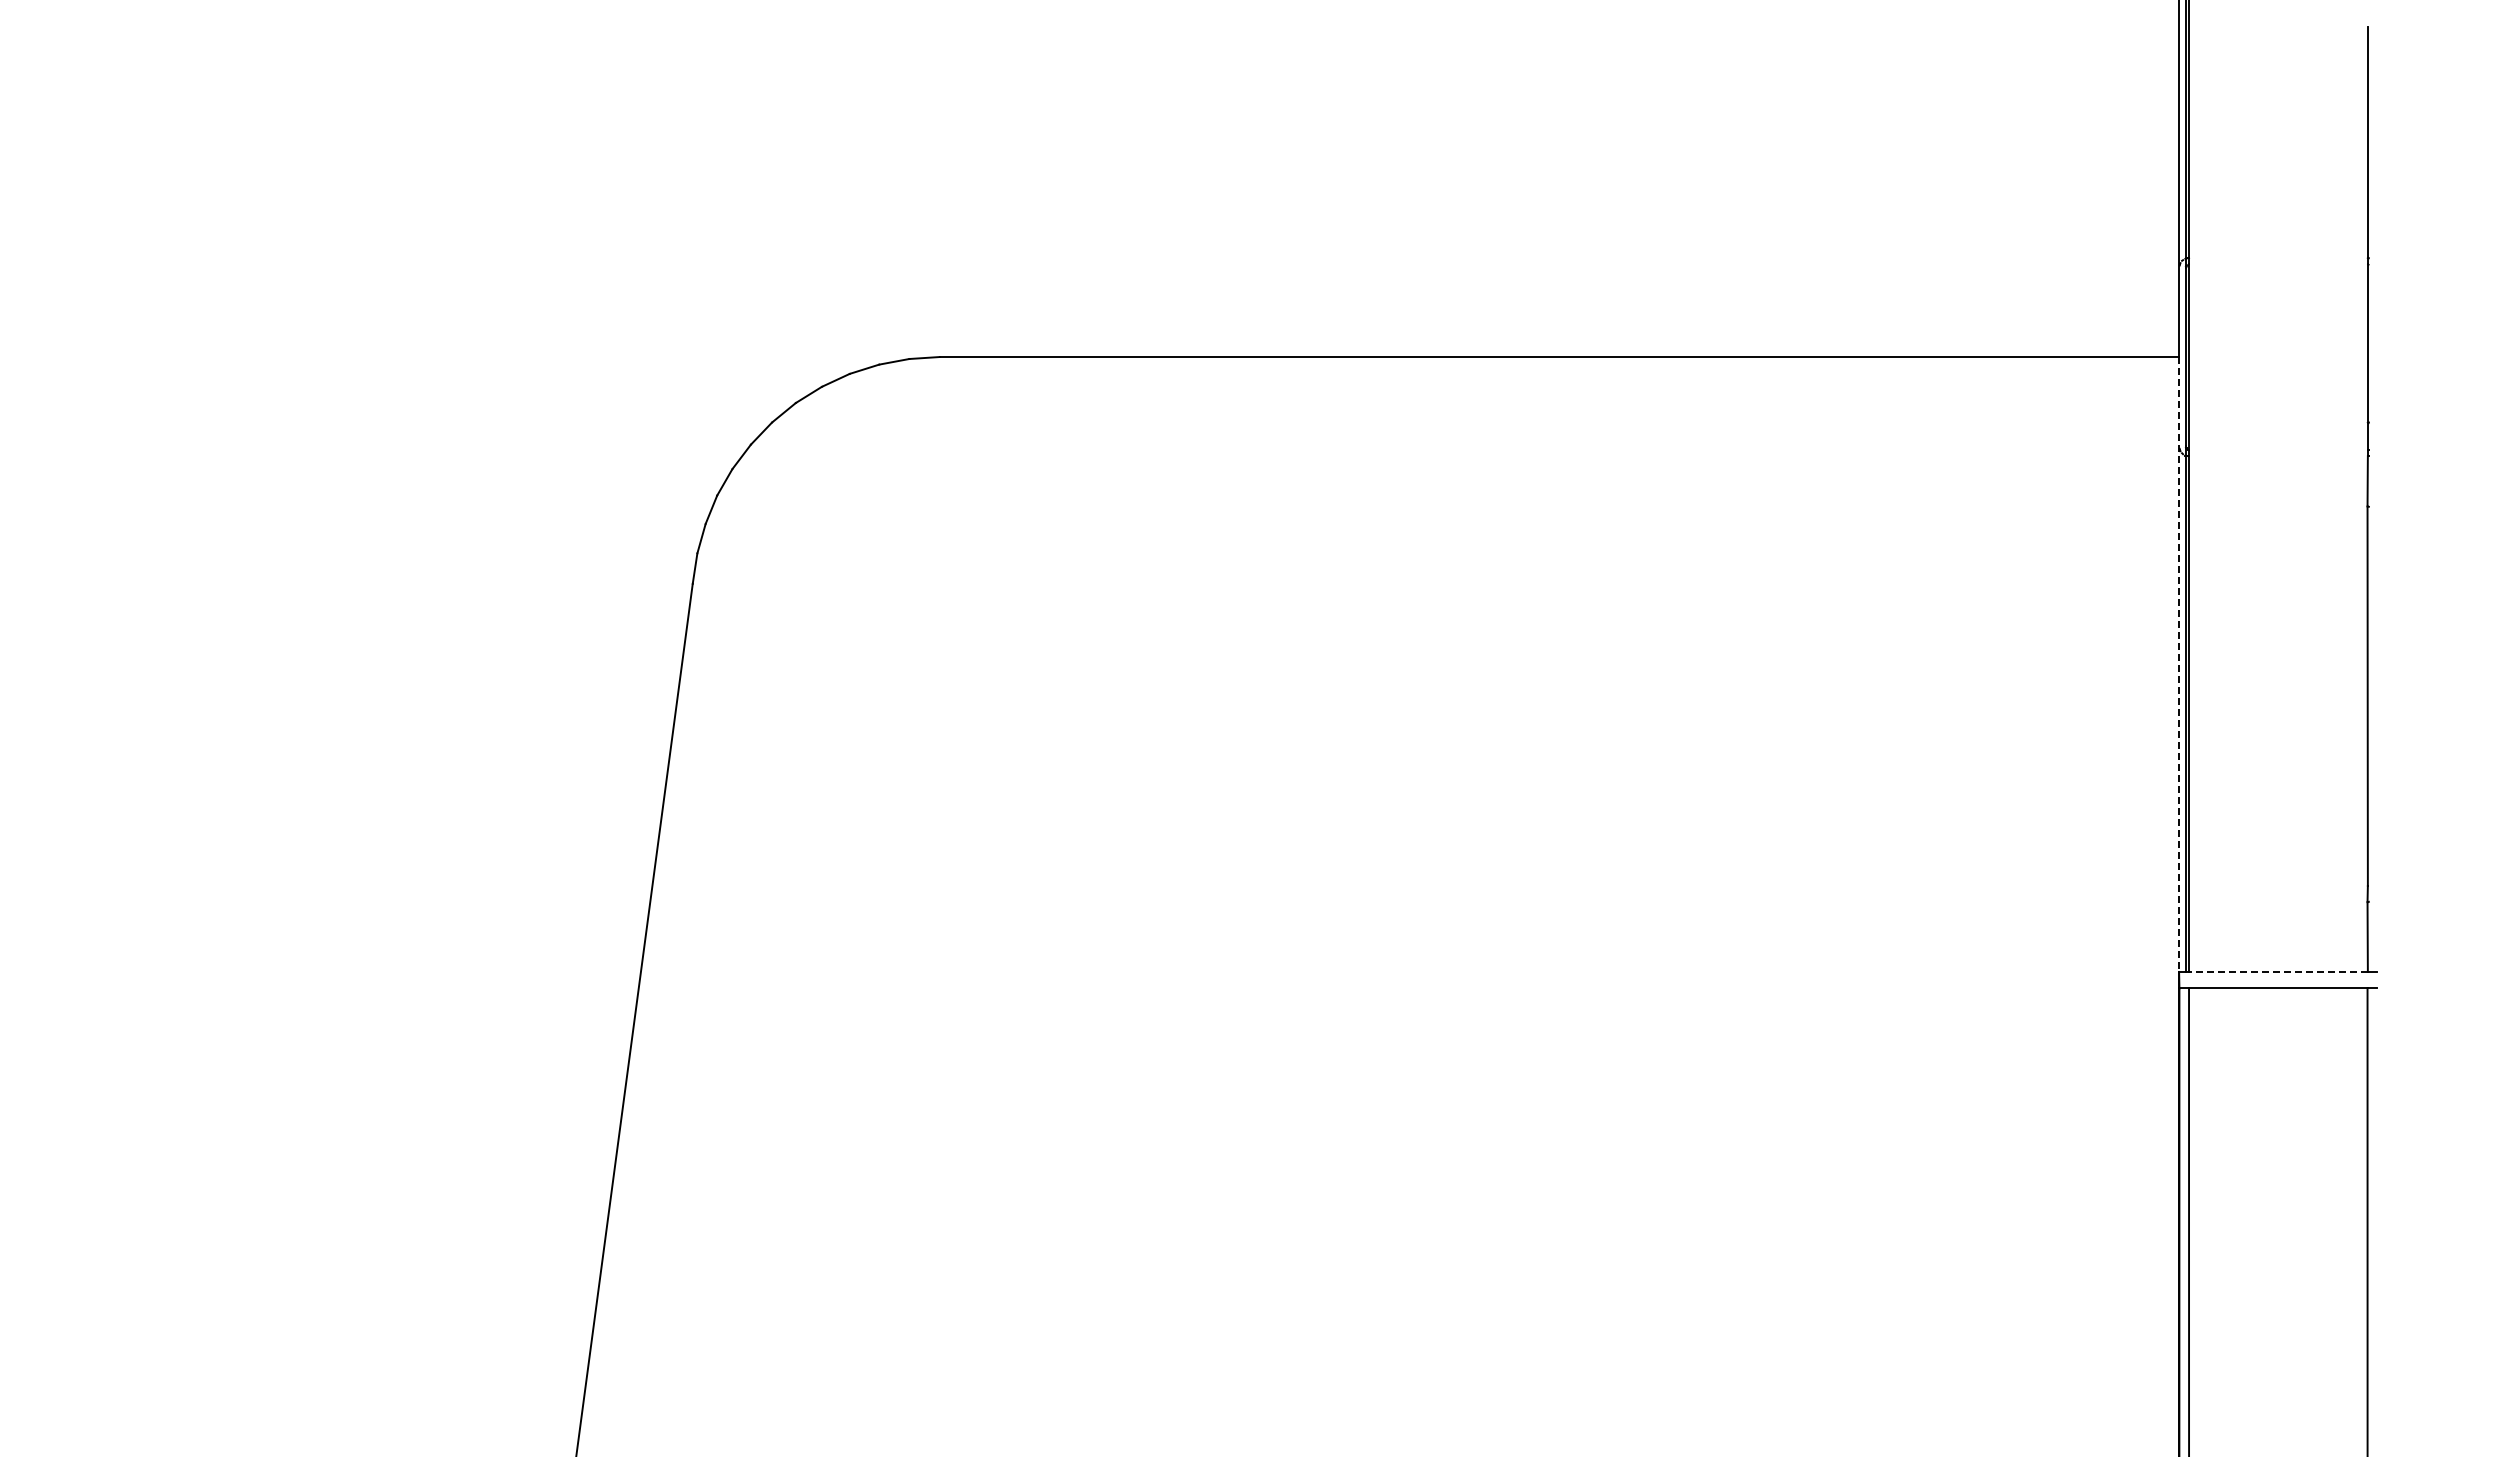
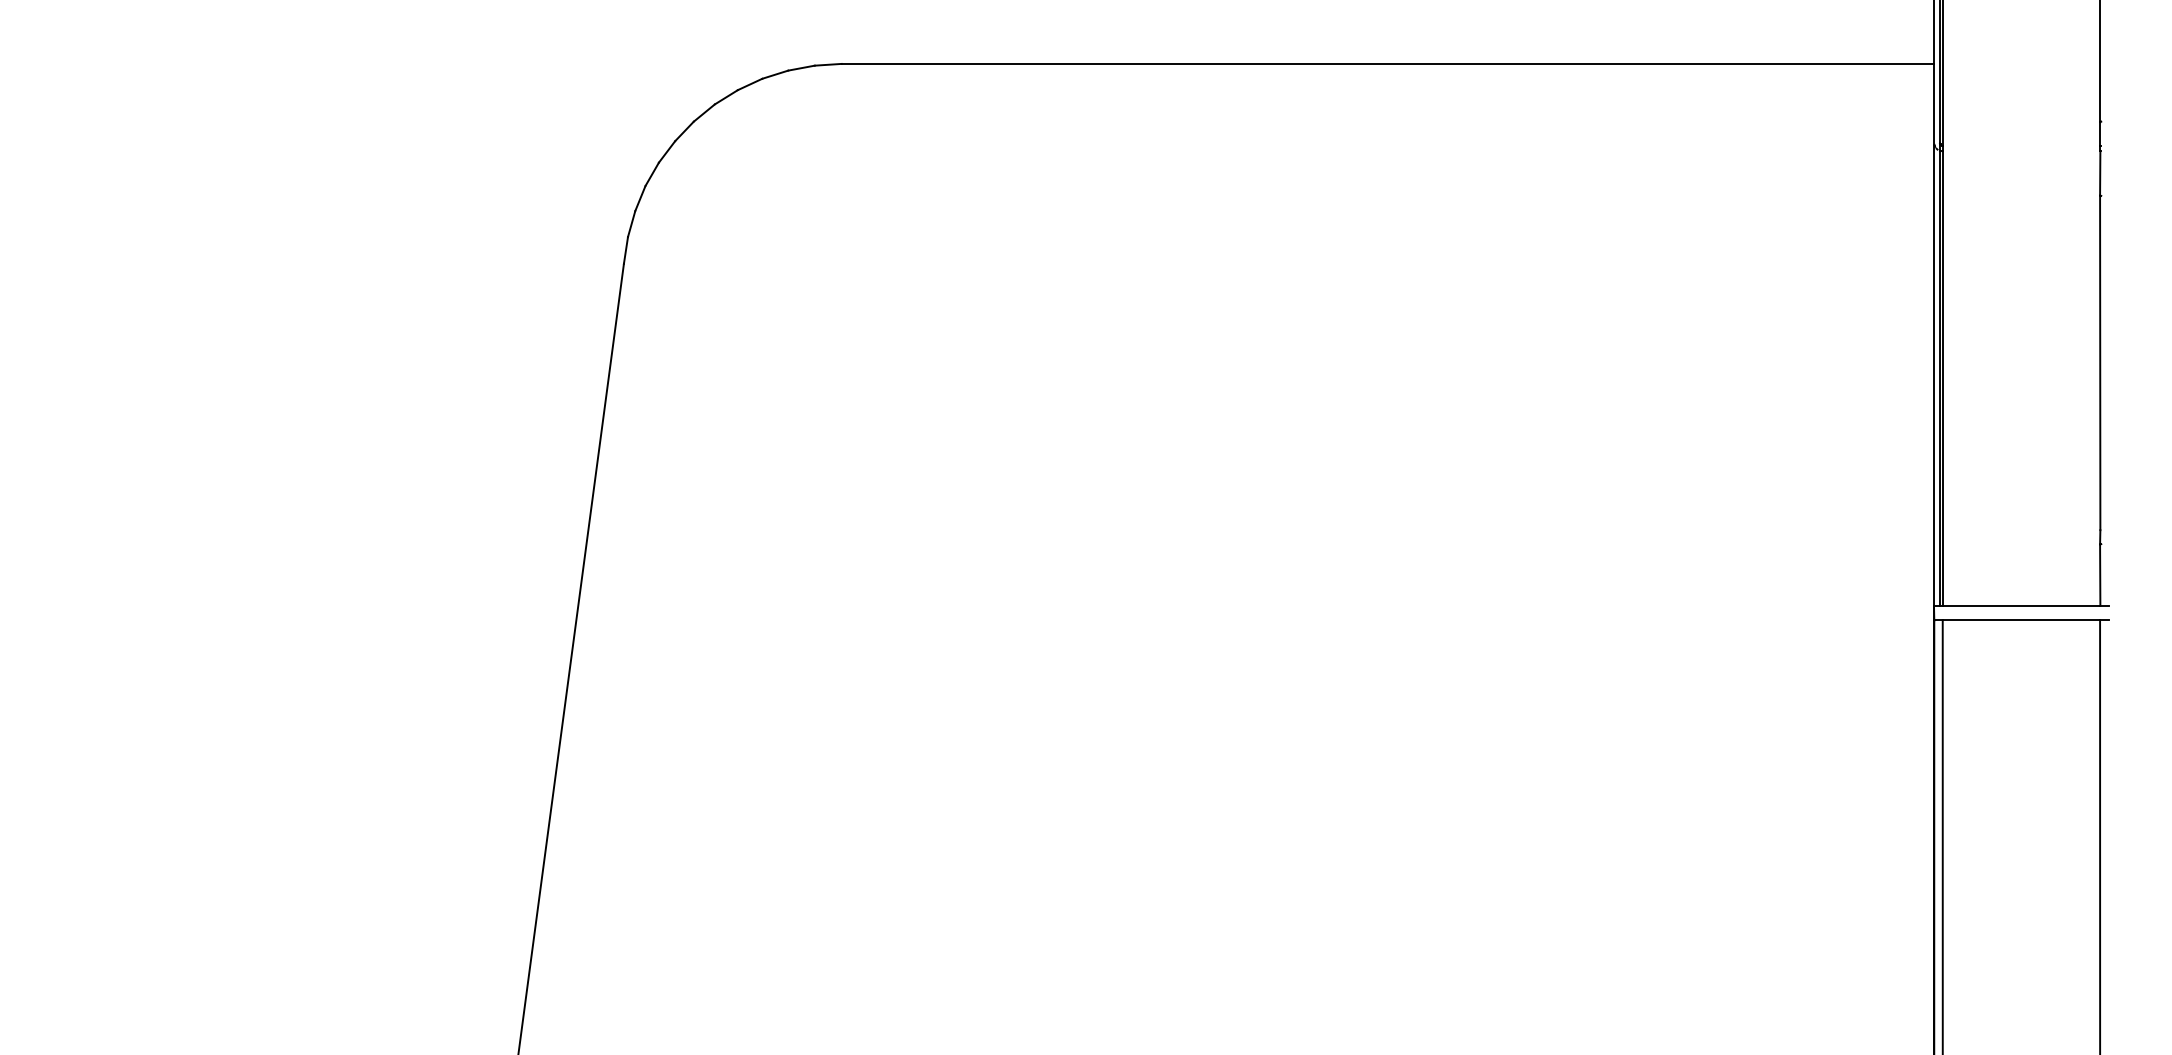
line: (2179, 664) -> (1934, 334), dashed -> solid
line: (2277, 971) -> (2020, 605), dashed -> solid

